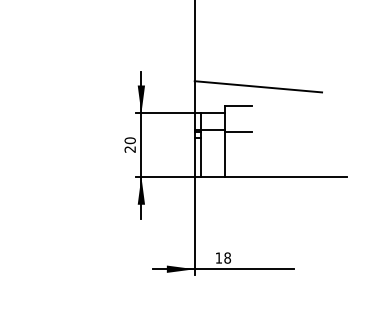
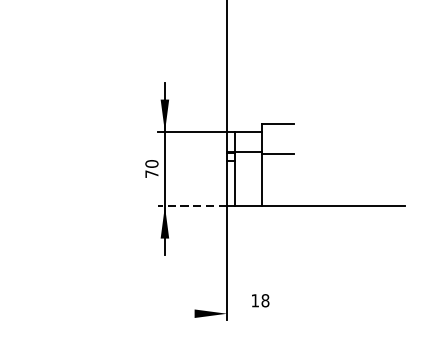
line: (258, 86) -> (301, 100), removed
text: (129, 149) -> (151, 174), 20 -> 70
line: (164, 176) -> (191, 205), solid -> dashed
line: (222, 269) -> (259, 314), removed

